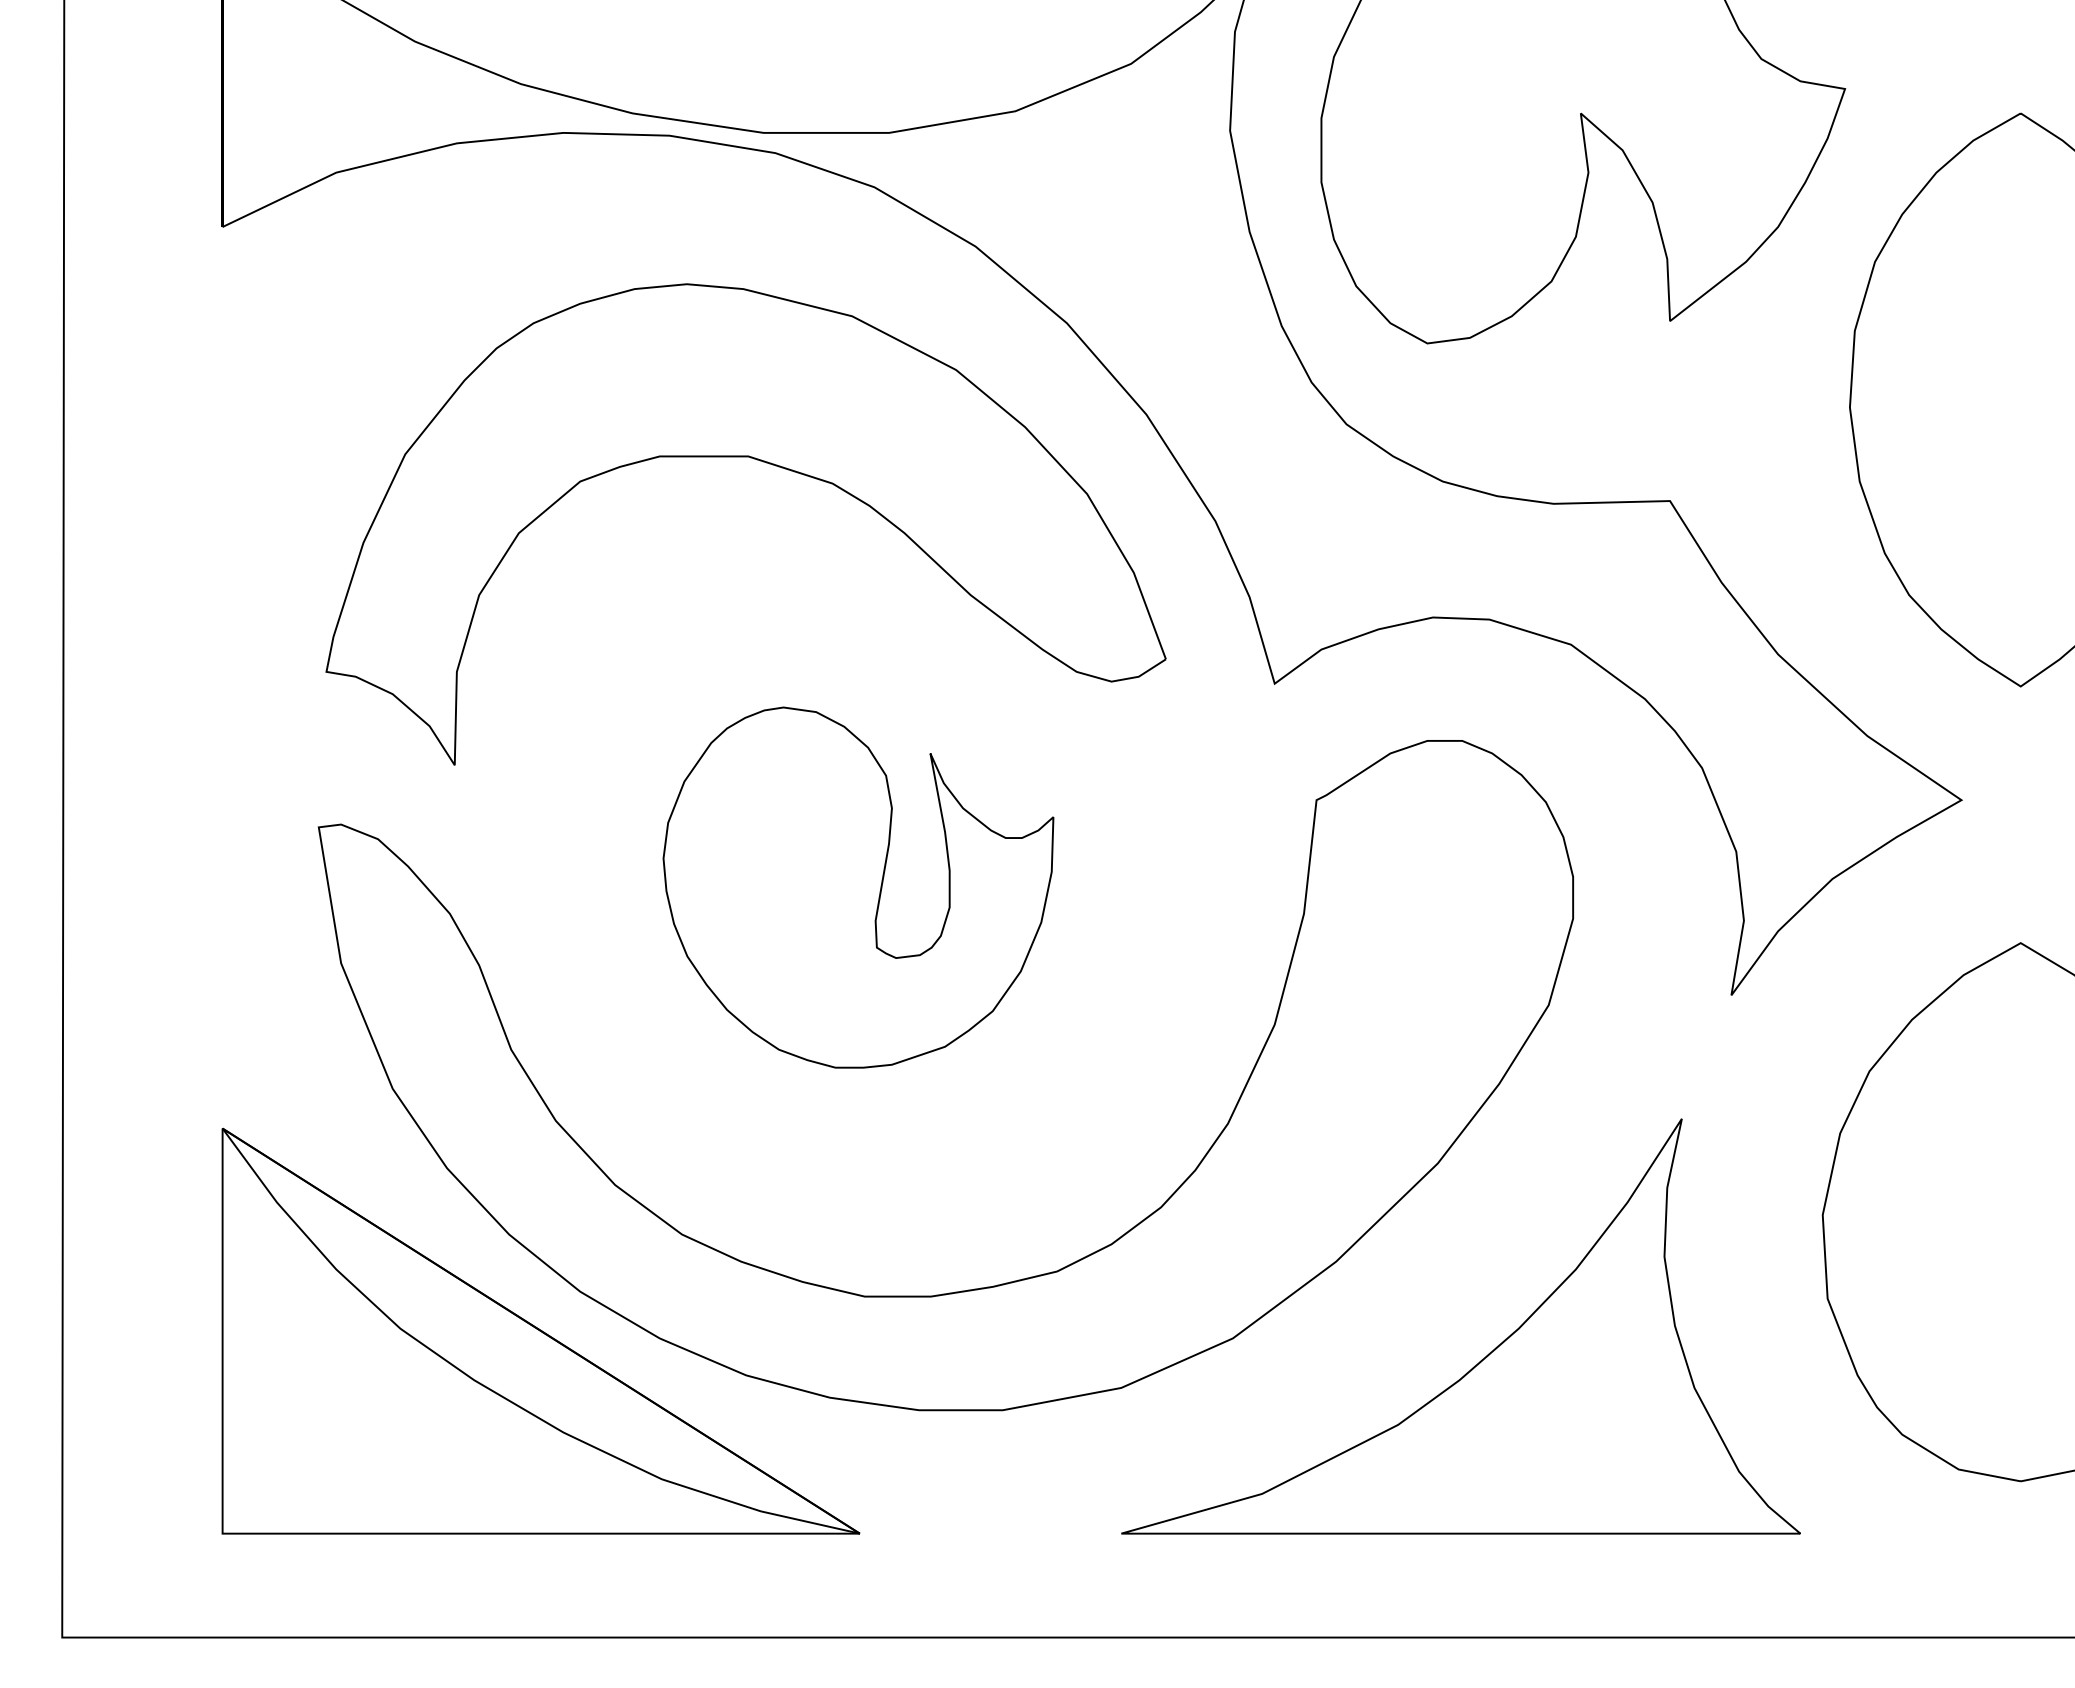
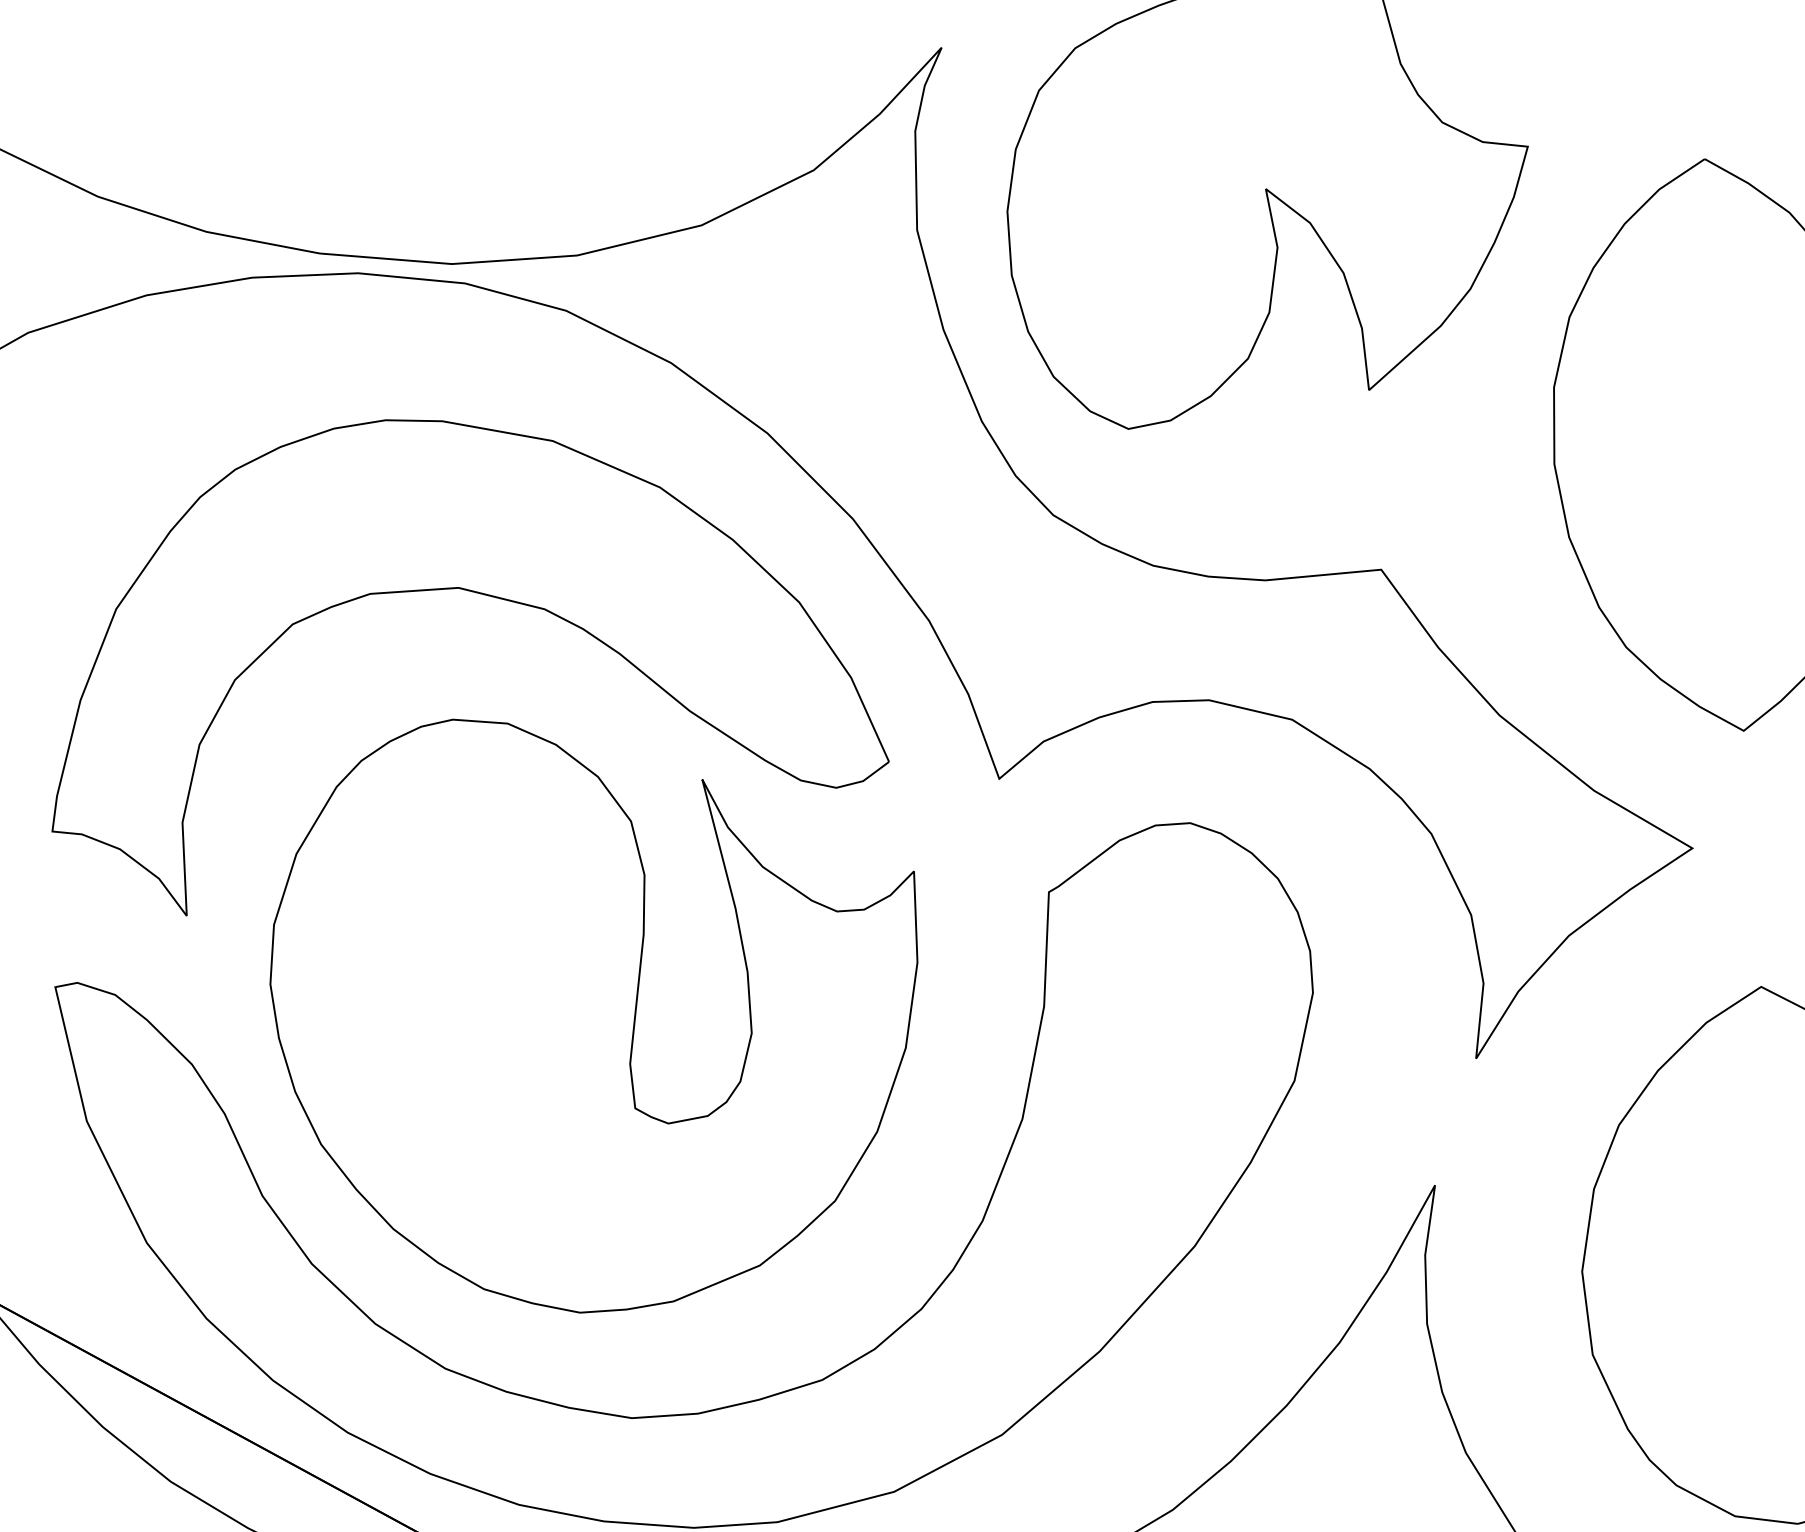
part: (858, 887) -> (597, 1010), size x1.67

